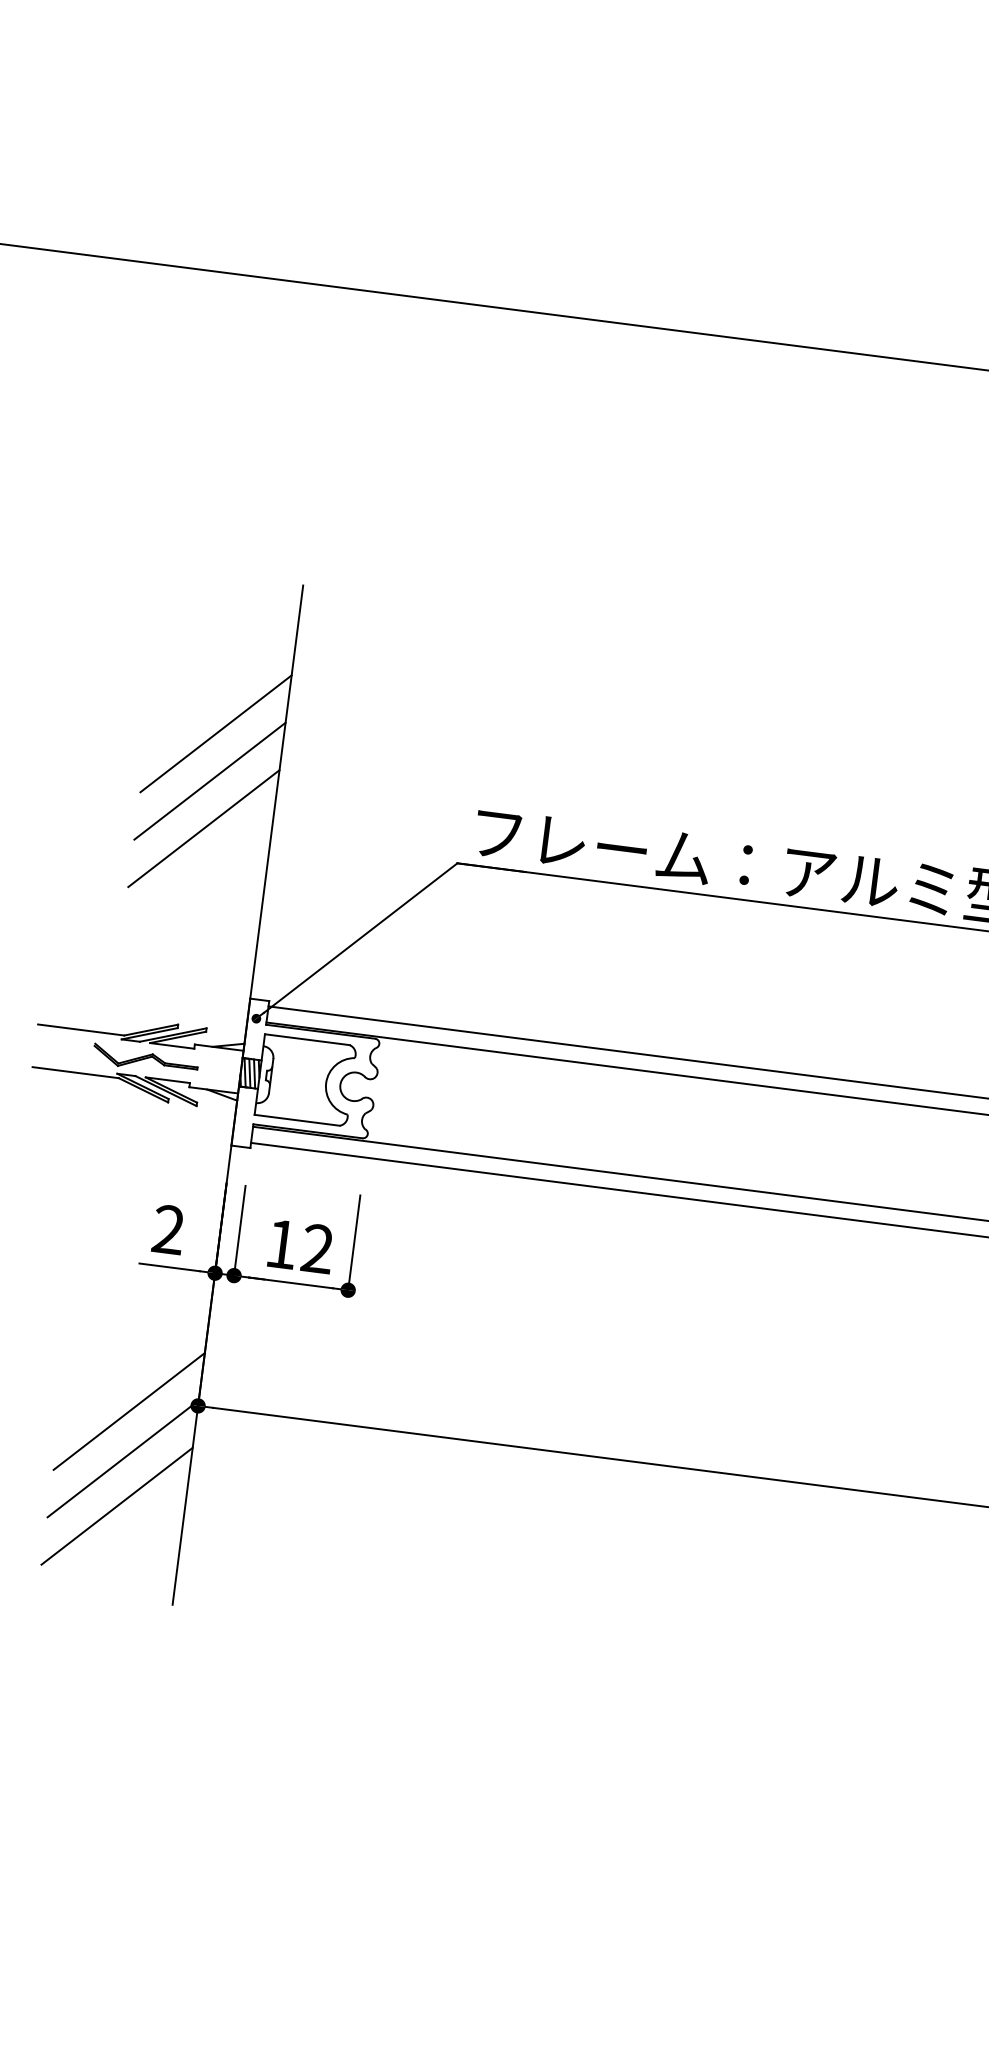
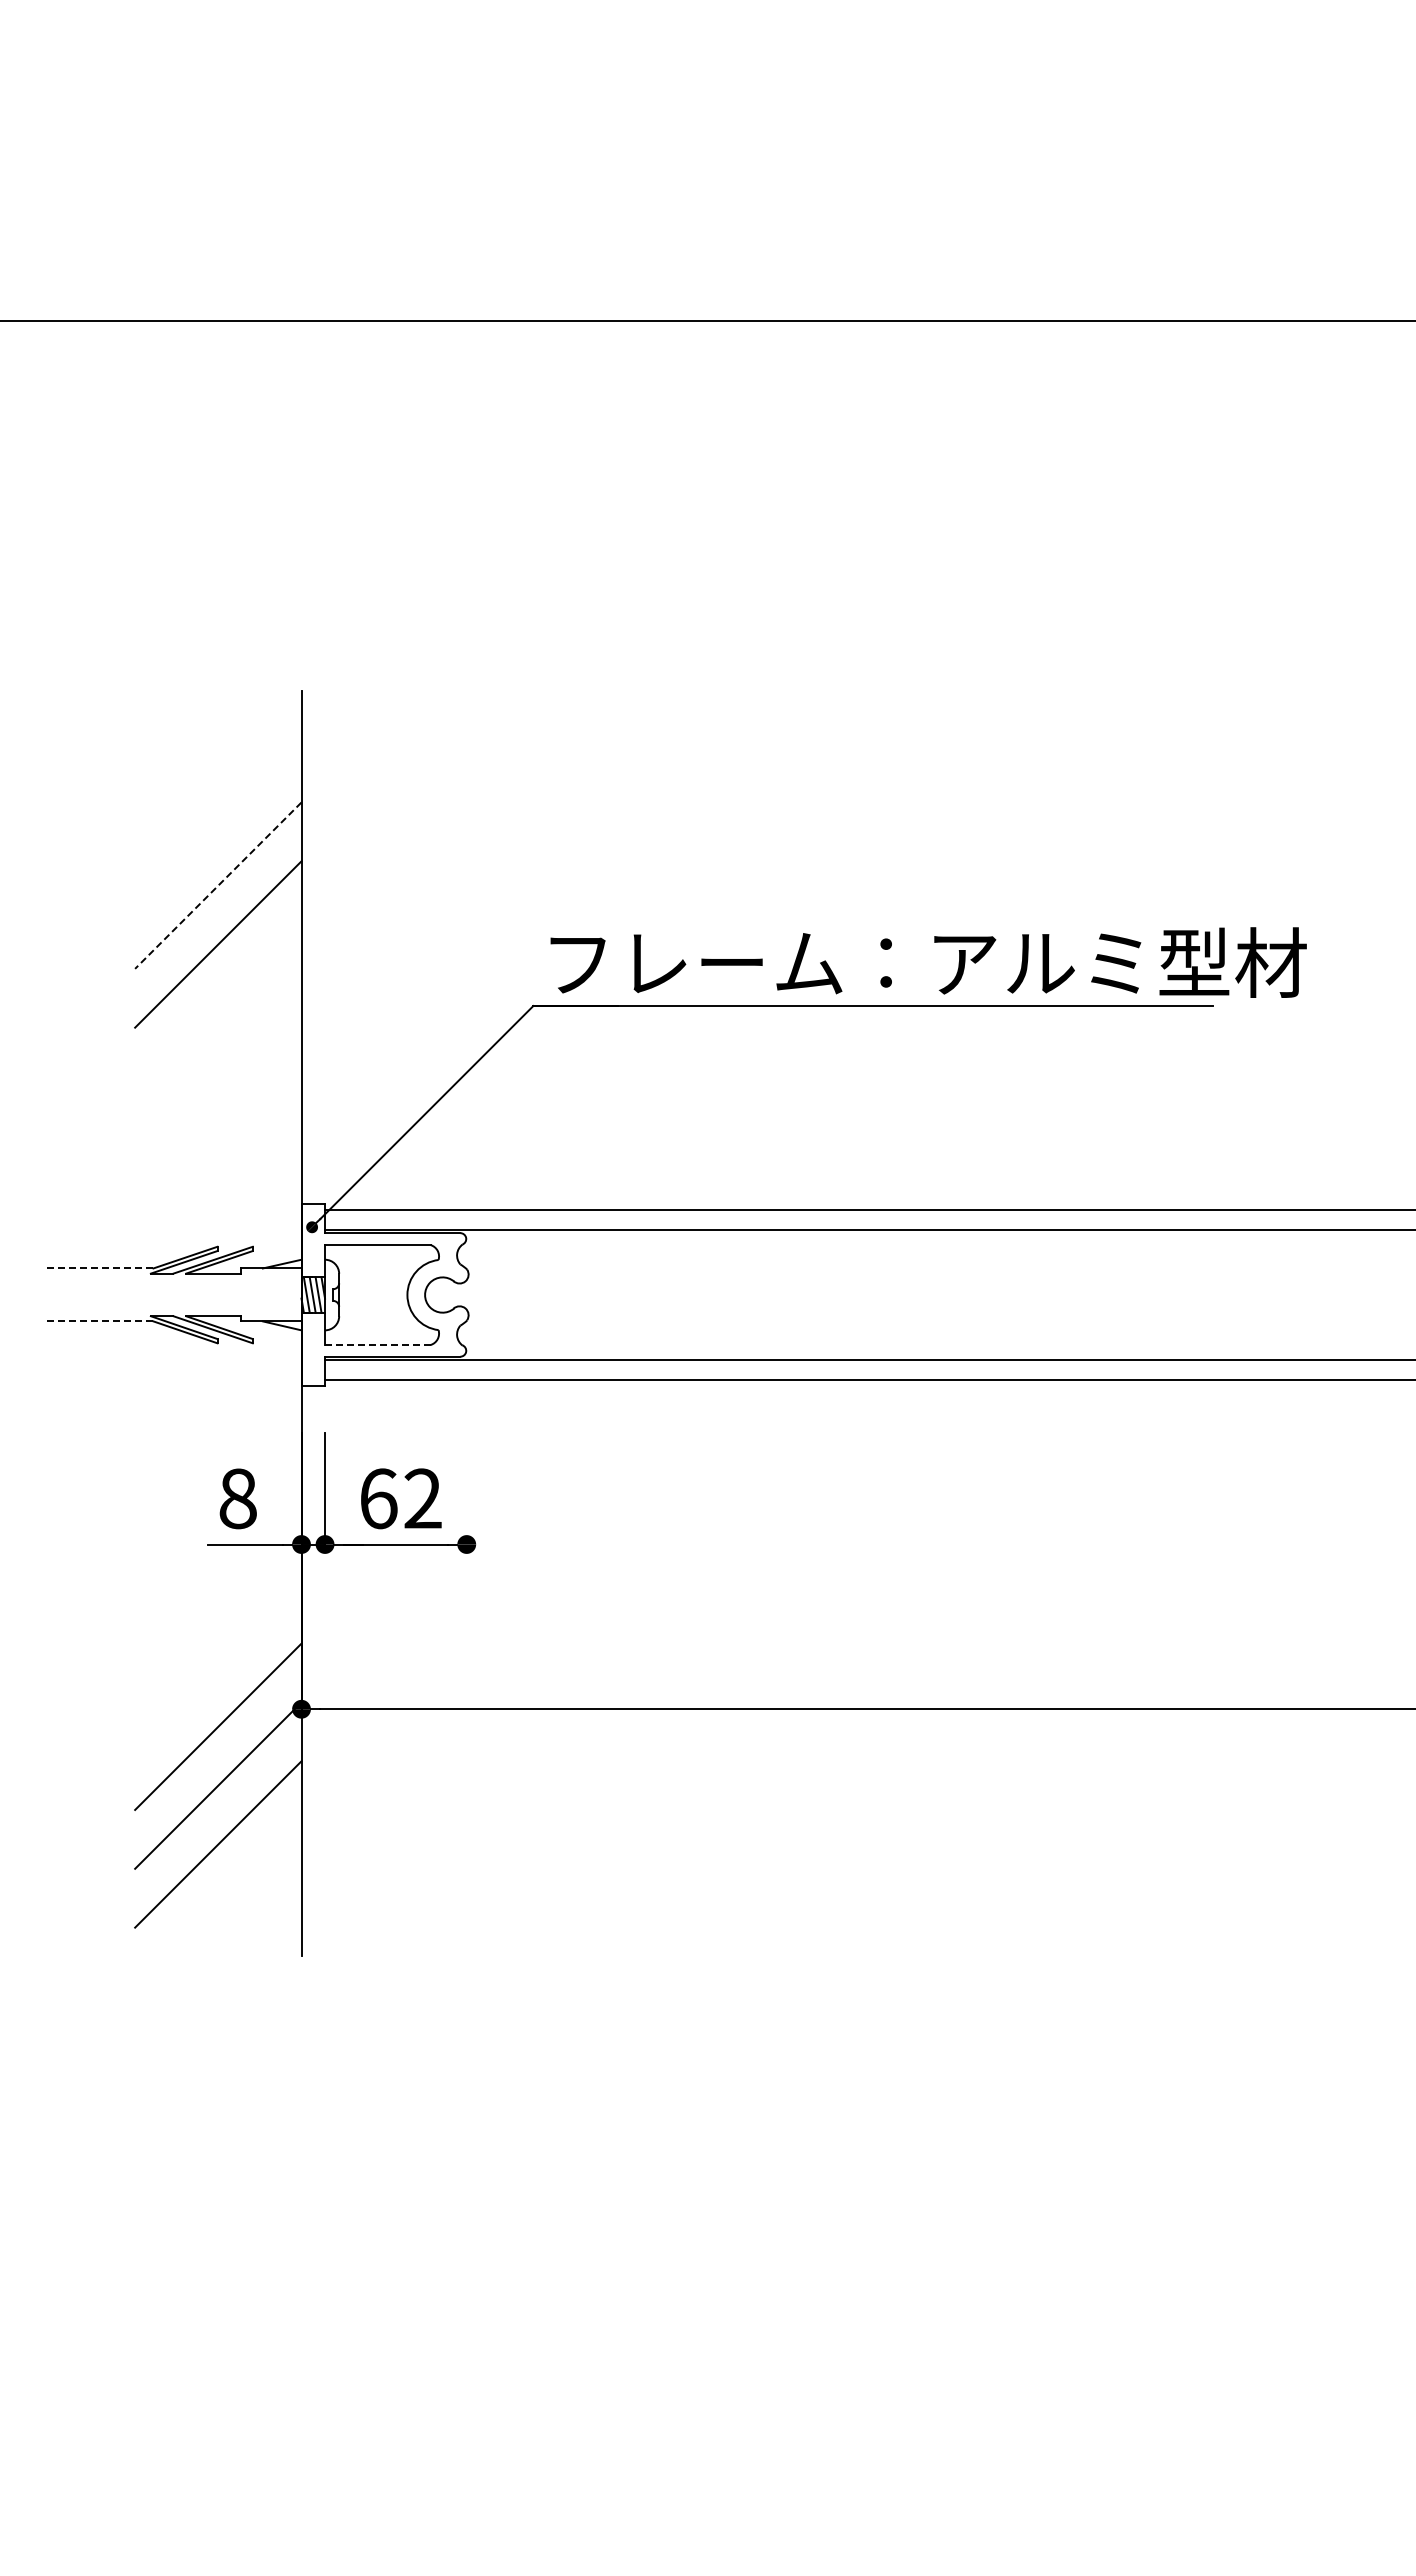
line: (216, 733) -> (218, 885), solid -> dashed
line: (204, 828) -> (218, 1003), removed
line: (80, 1029) -> (99, 1268), solid -> dashed
part: (145, 1059) -> (182, 1294), removed
line: (75, 1072) -> (99, 1321), solid -> dashed
line: (296, 1119) -> (377, 1344), solid -> dashed
text: (168, 1229) -> (237, 1498), 2 -> 8
line: (354, 1242) -> (466, 1485), removed
text: (282, 1244) -> (379, 1498), 12 -> 62

